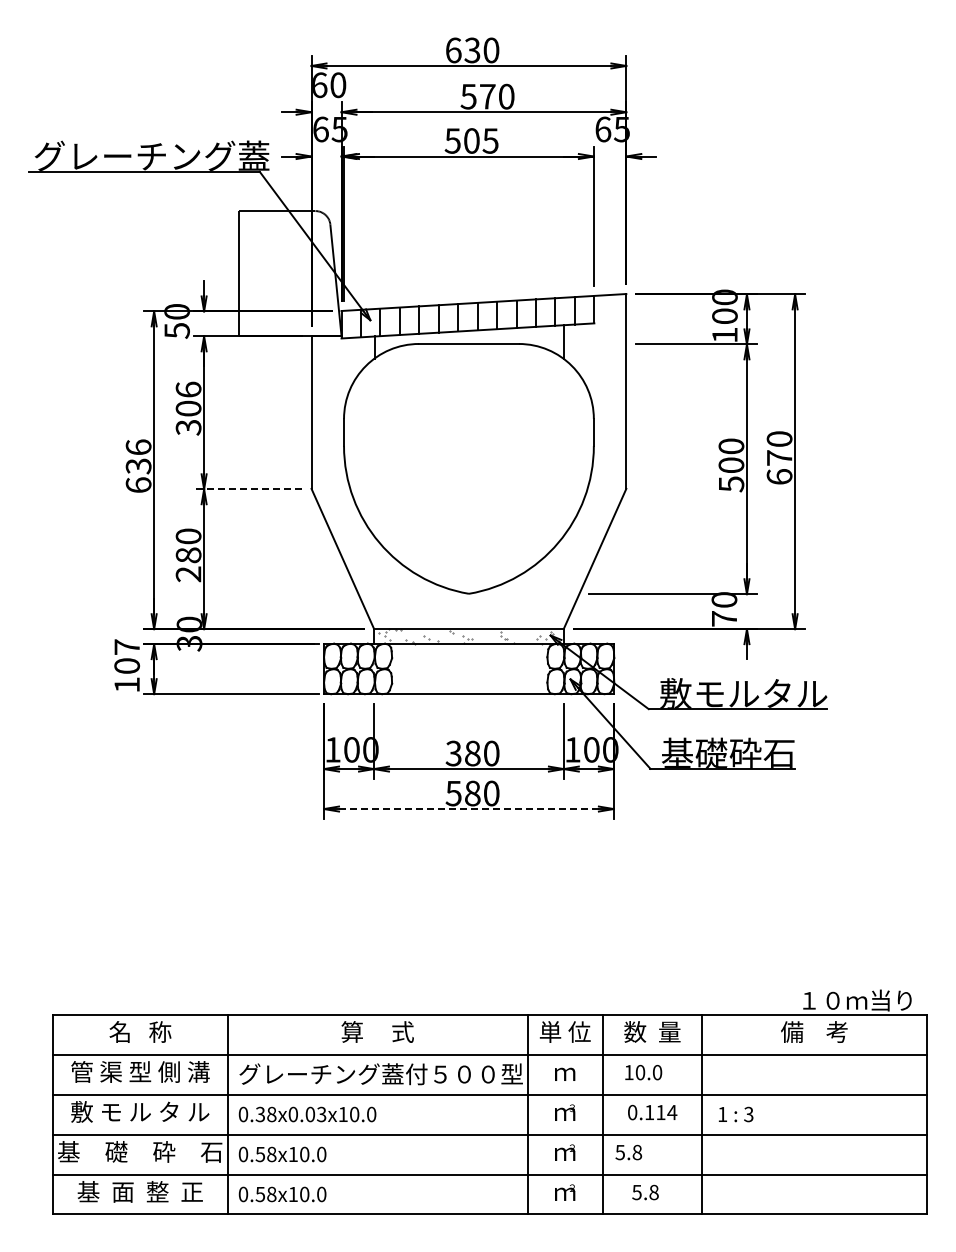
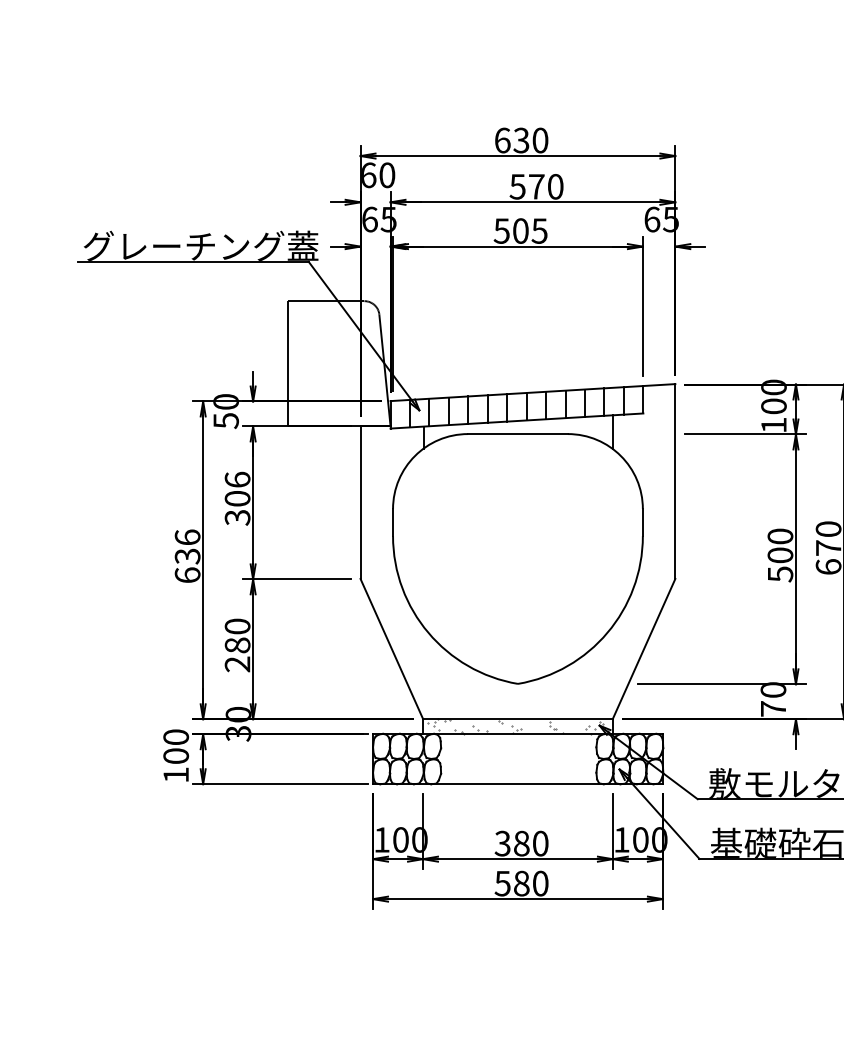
line: (247, 489) -> (296, 579), dashed -> solid
text: (127, 646) -> (176, 736), 107 -> 100
line: (468, 809) -> (517, 899), dashed -> solid

